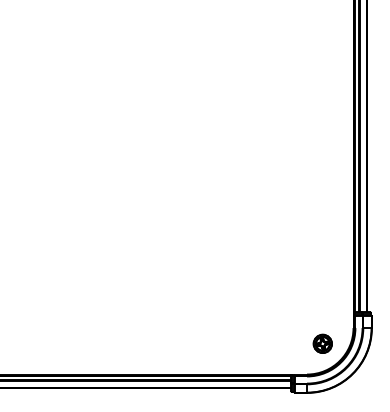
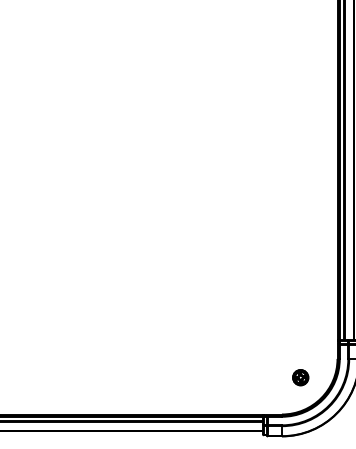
part: (322, 343) -> (300, 377), size x0.7

